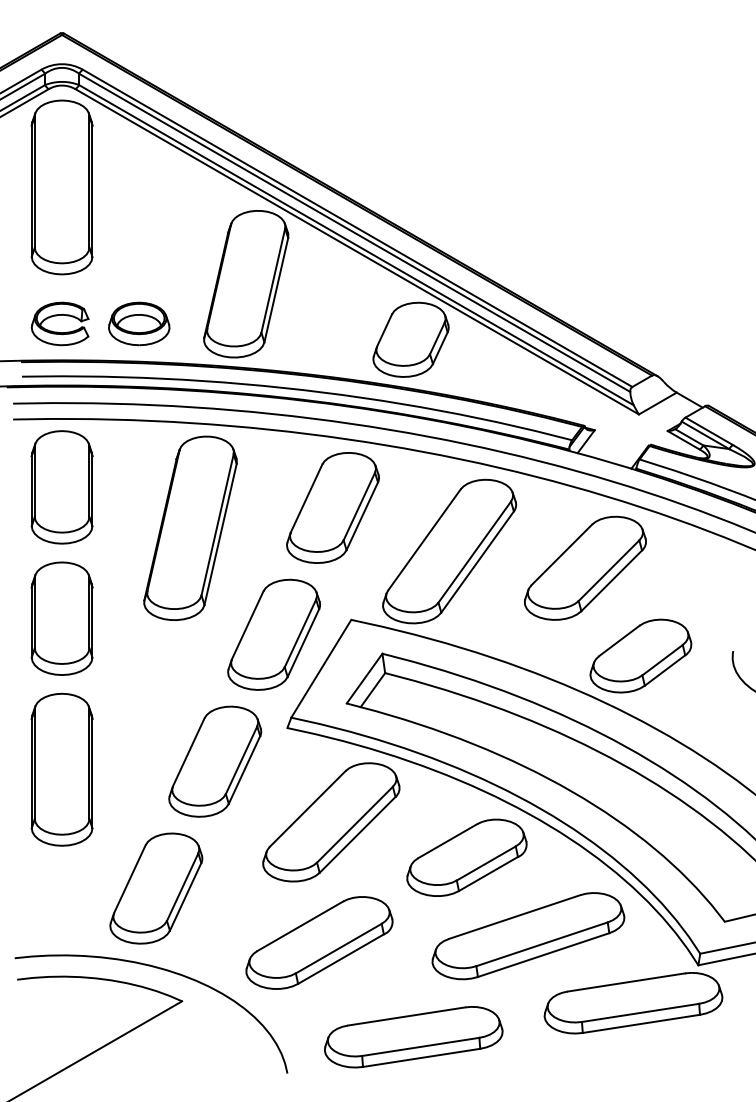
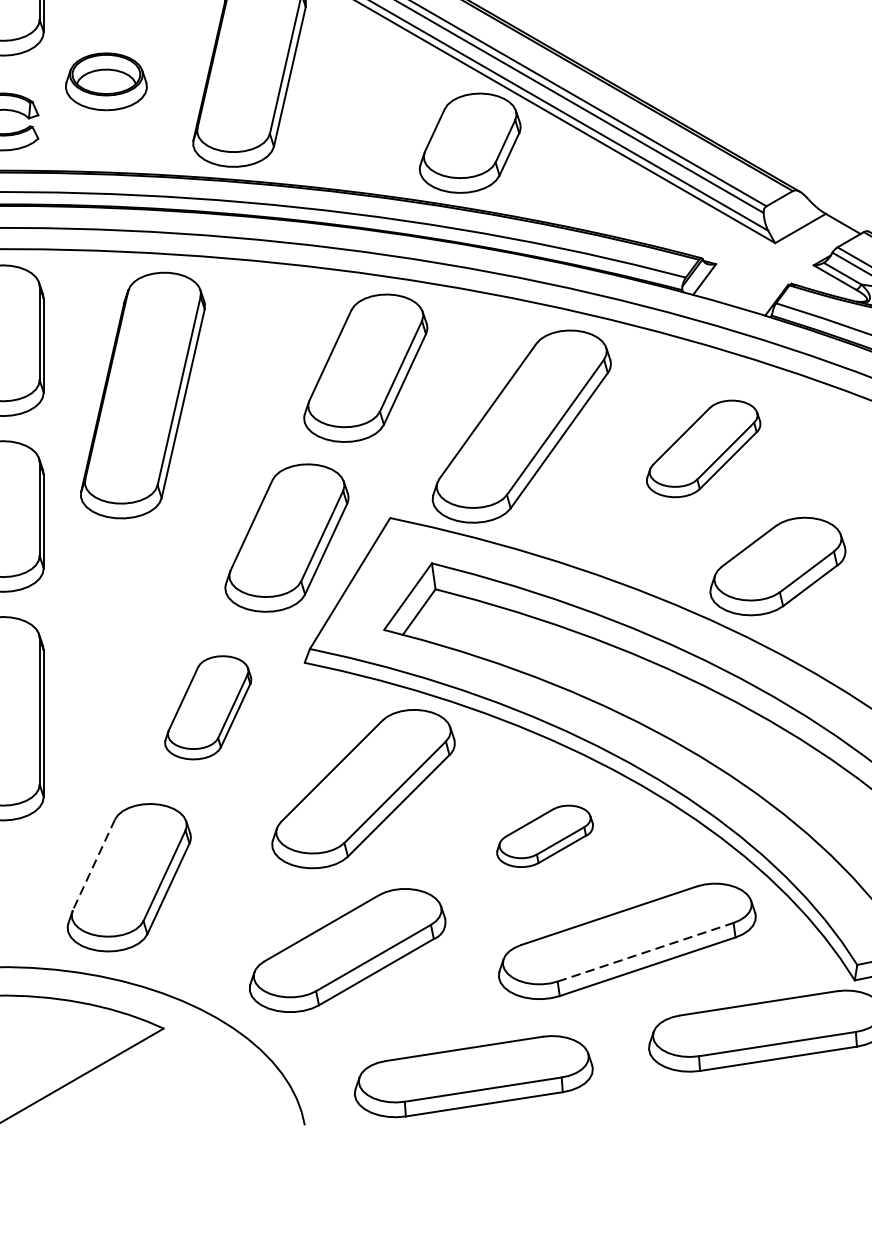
part: (139, 323) -> (106, 81), moved
part: (190, 527) -> (142, 394), moved
part: (585, 567) -> (703, 447), size x0.7
part: (215, 761) -> (208, 707), size x0.7
part: (466, 857) -> (544, 836), size x0.6
line: (129, 879) -> (93, 865), solid -> dashed
line: (542, 944) -> (646, 952), solid -> dashed

